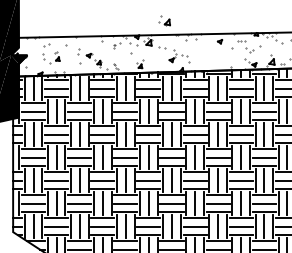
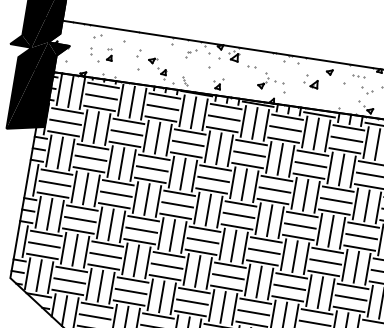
part: (164, 20) -> (310, 80), moved

